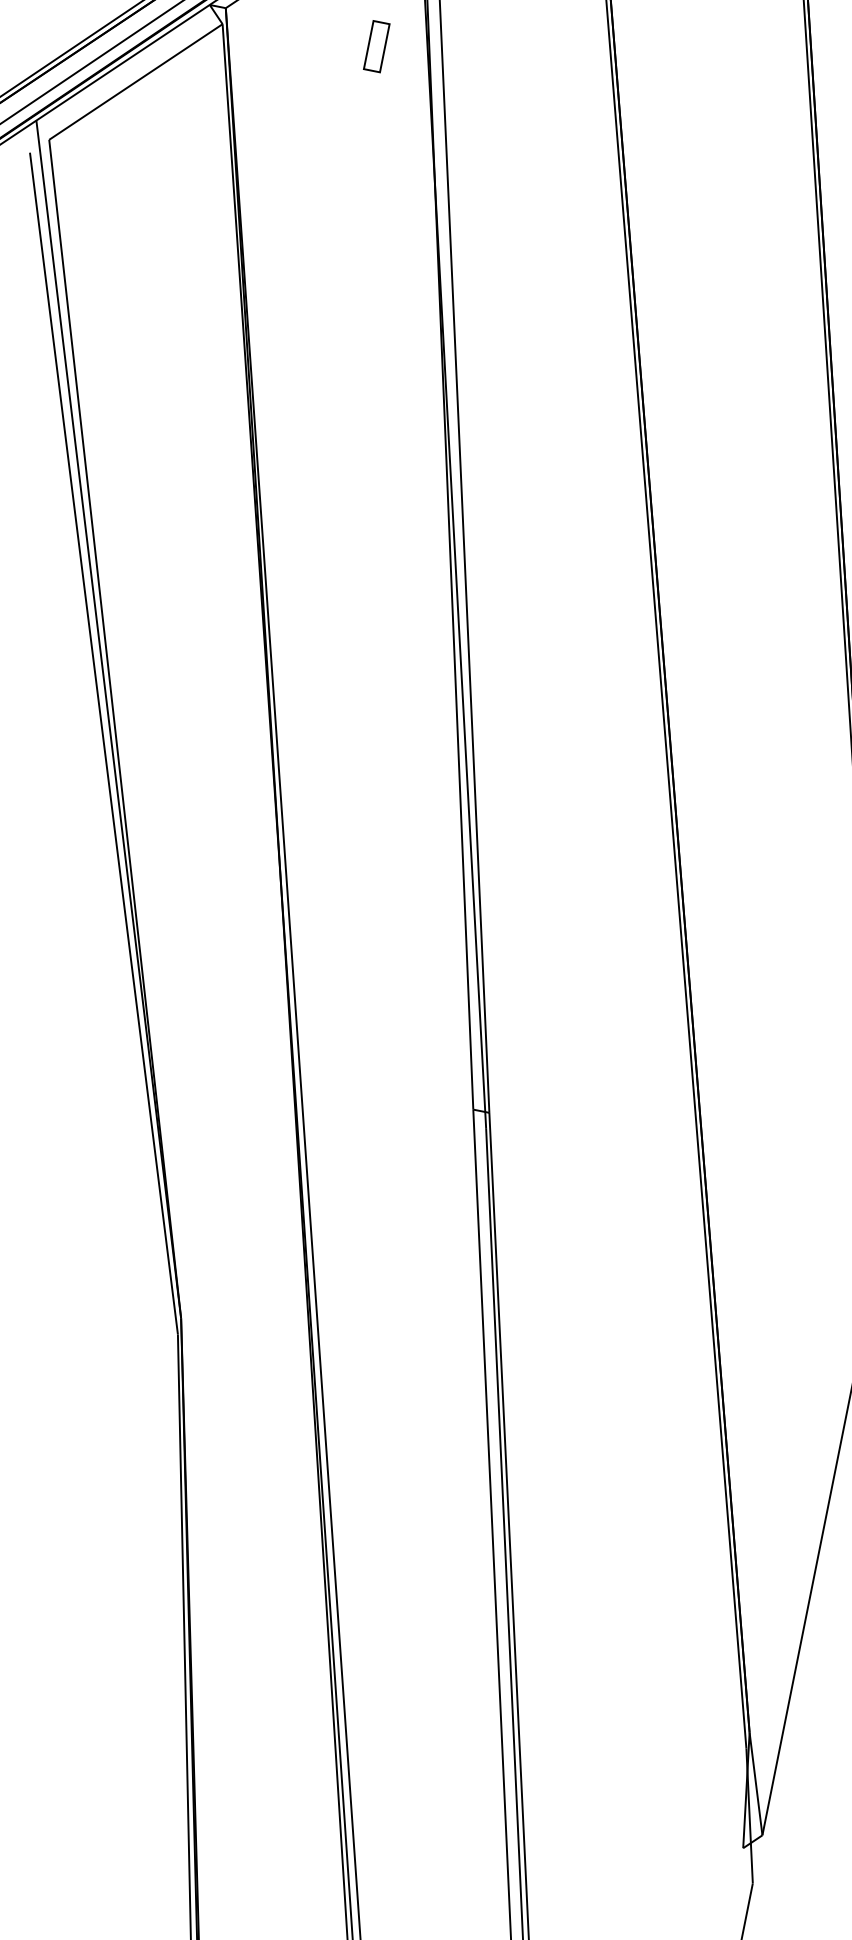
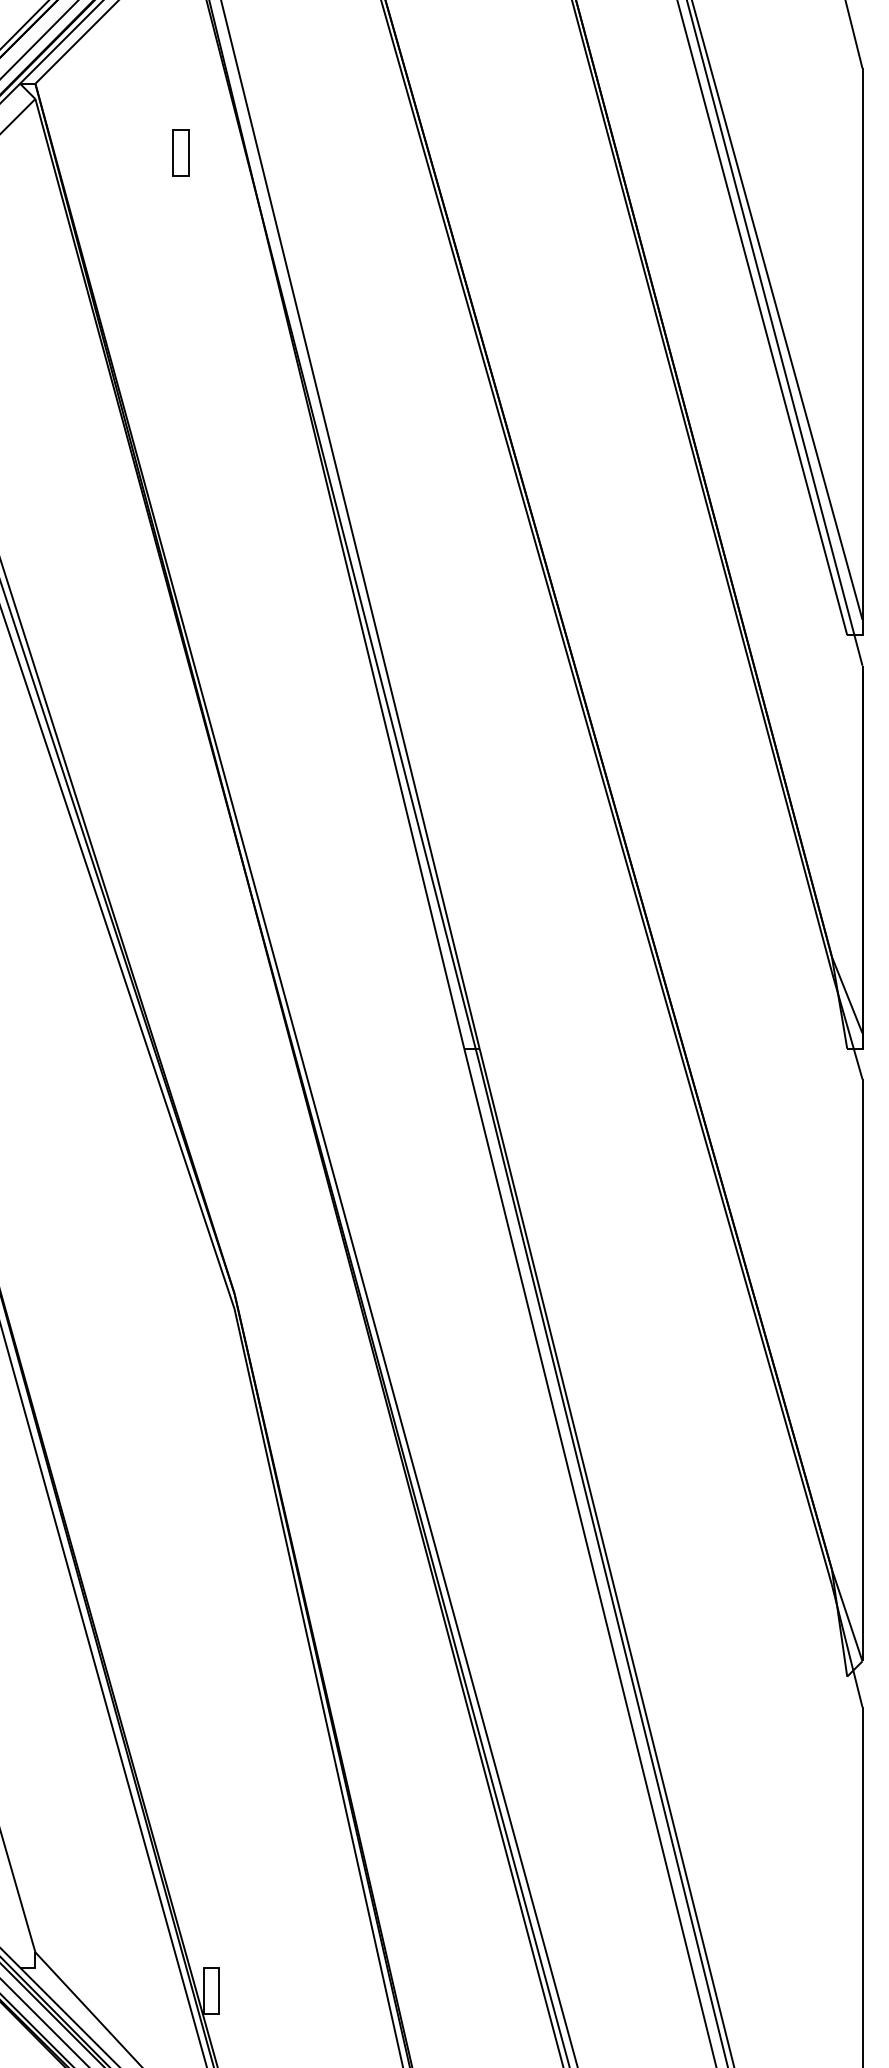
part: (376, 45) -> (180, 152), moved

